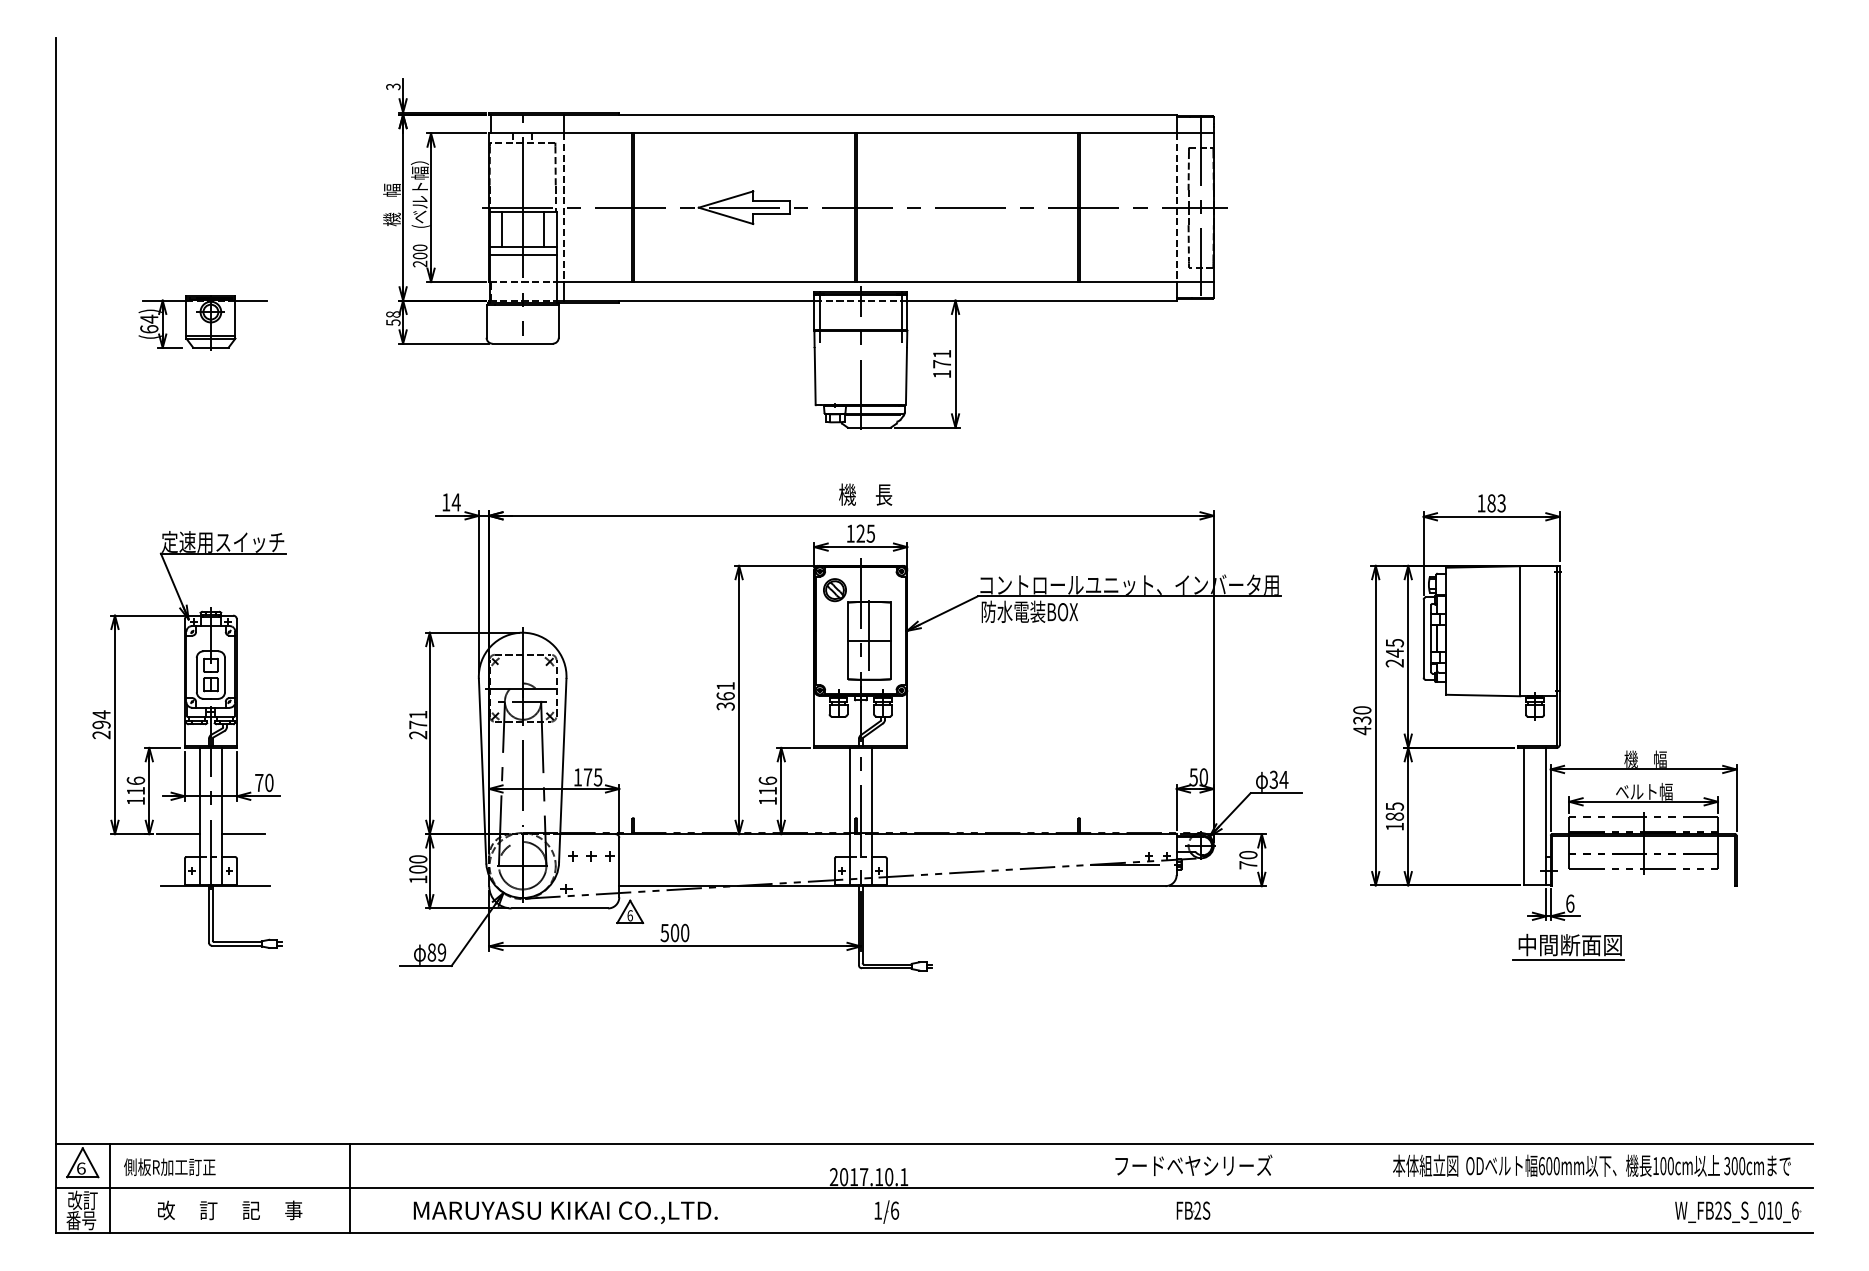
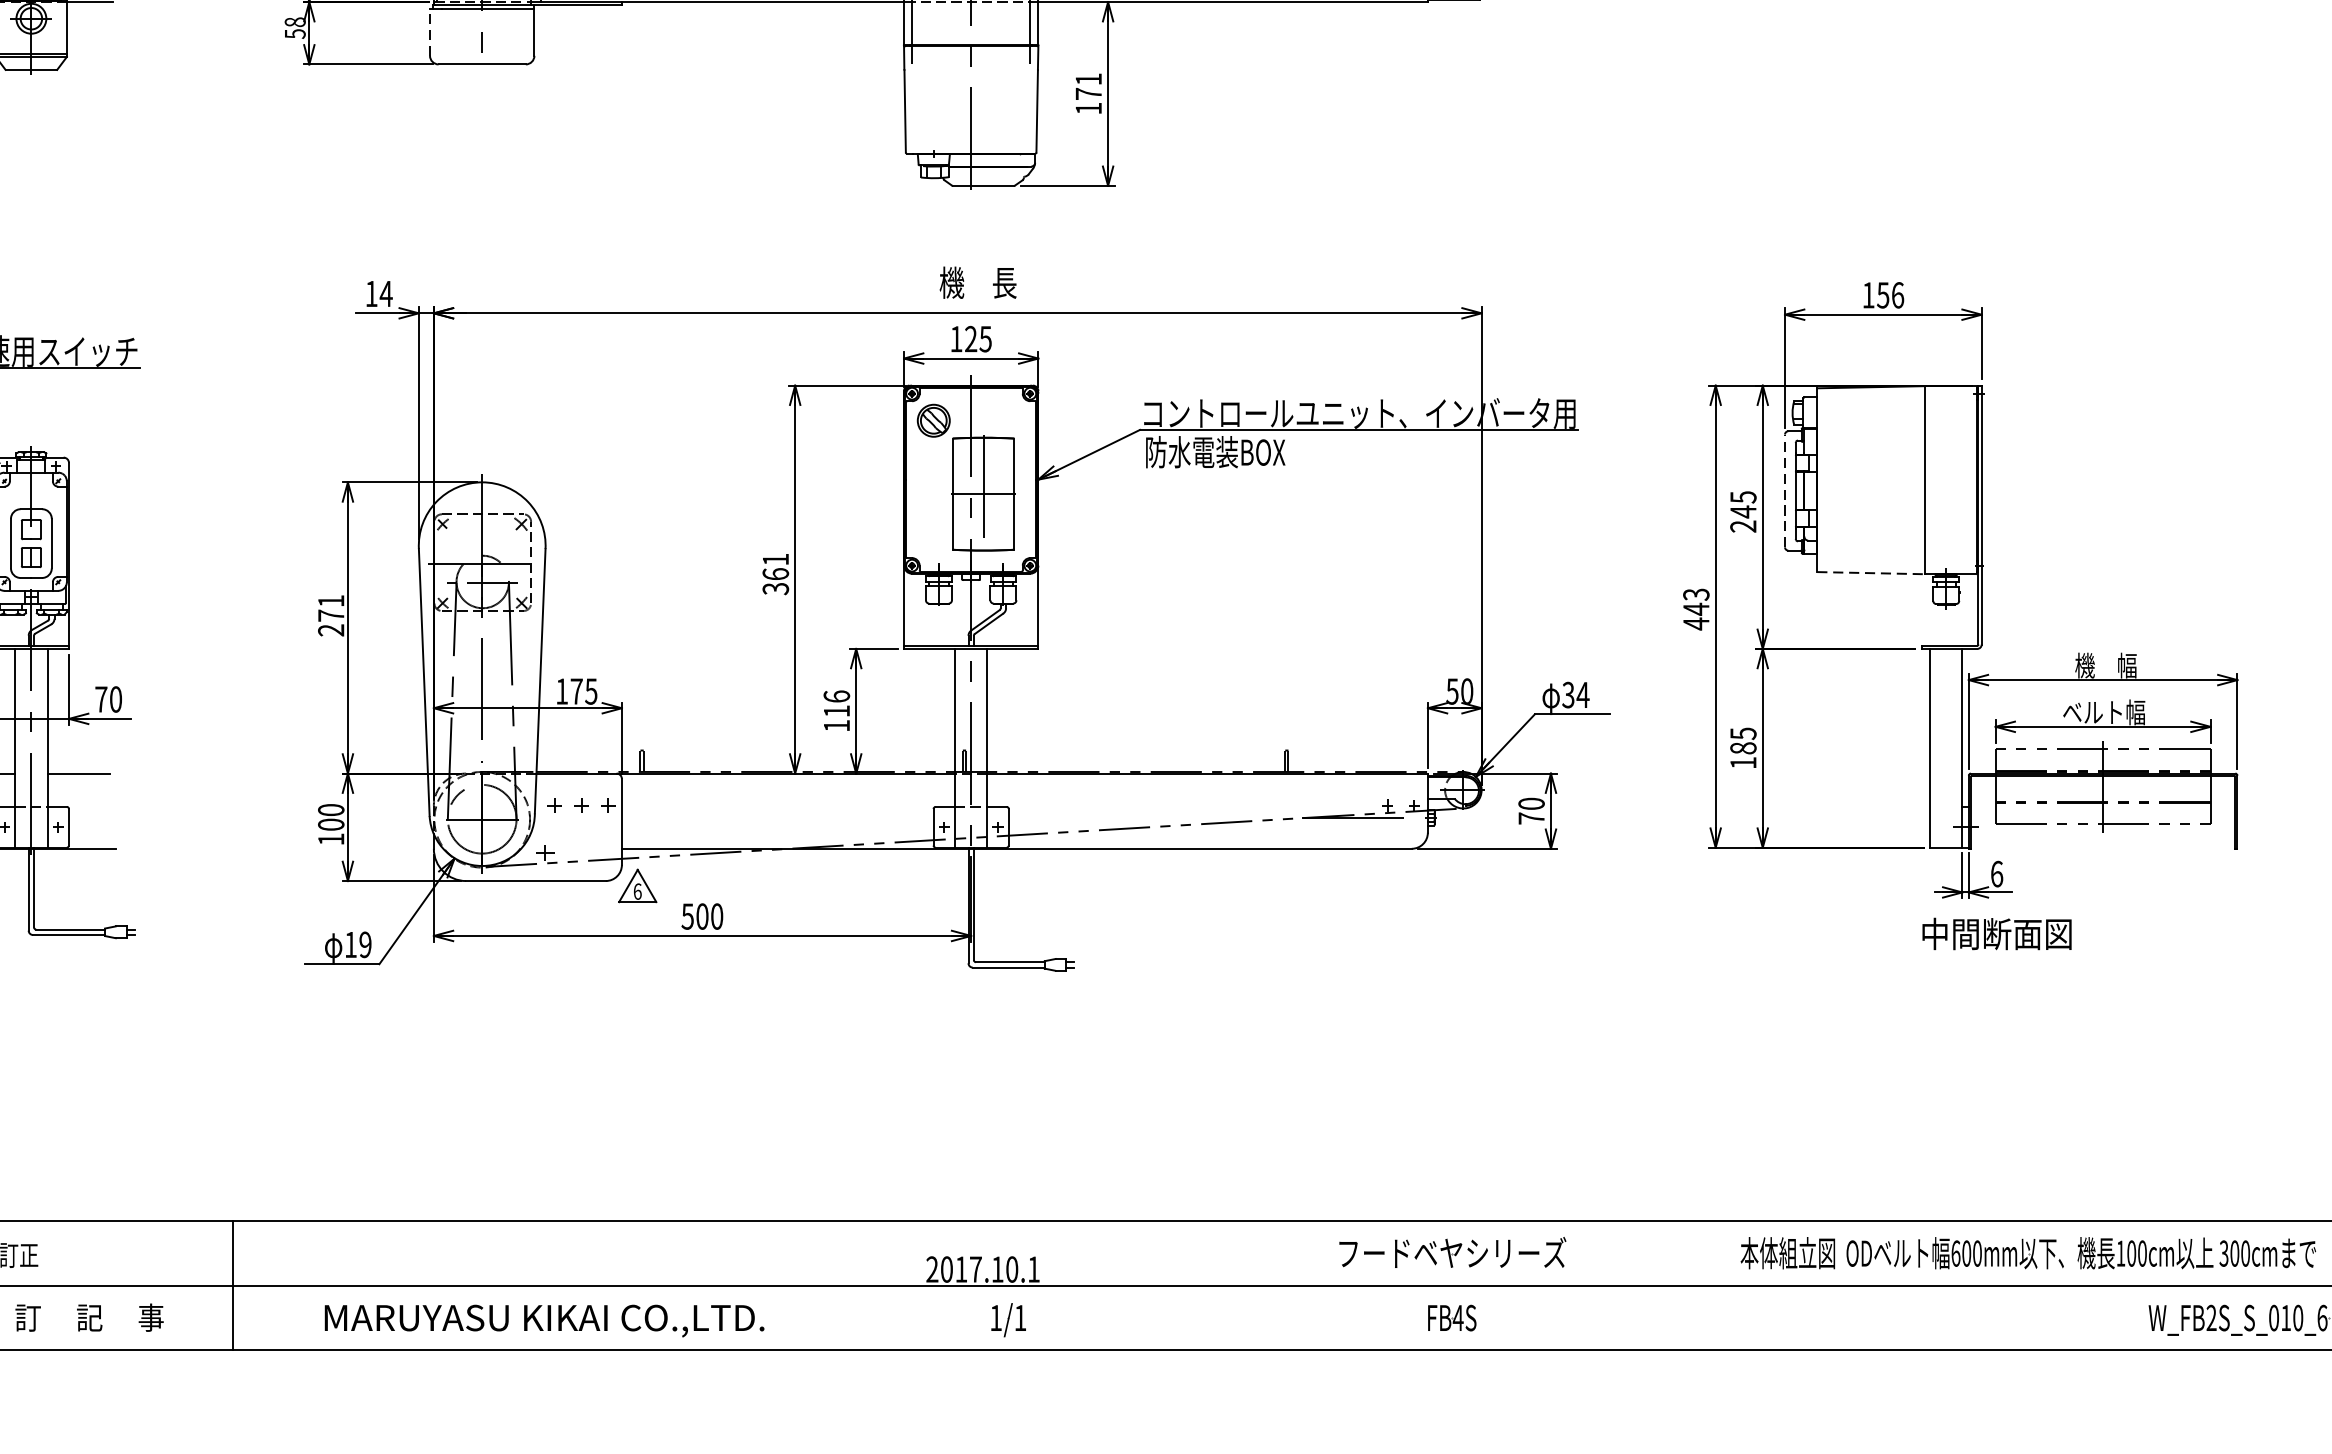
line: (486, 320) -> (429, 30), solid -> dashed
text: (1496, 503) -> (1890, 295), 183 -> 156
line: (1423, 638) -> (1784, 490), solid -> dashed
line: (1483, 695) -> (1871, 573), solid -> dashed
text: (1362, 715) -> (1696, 602), 430 -> 443
text: (431, 952) -> (350, 944), 89 -> 19
line: (1568, 959) -> (1994, 954), removed
text: (895, 1210) -> (1021, 1317), 1/6 -> 1/1
text: (1197, 1210) -> (1458, 1317), FB2S -> FB4S

